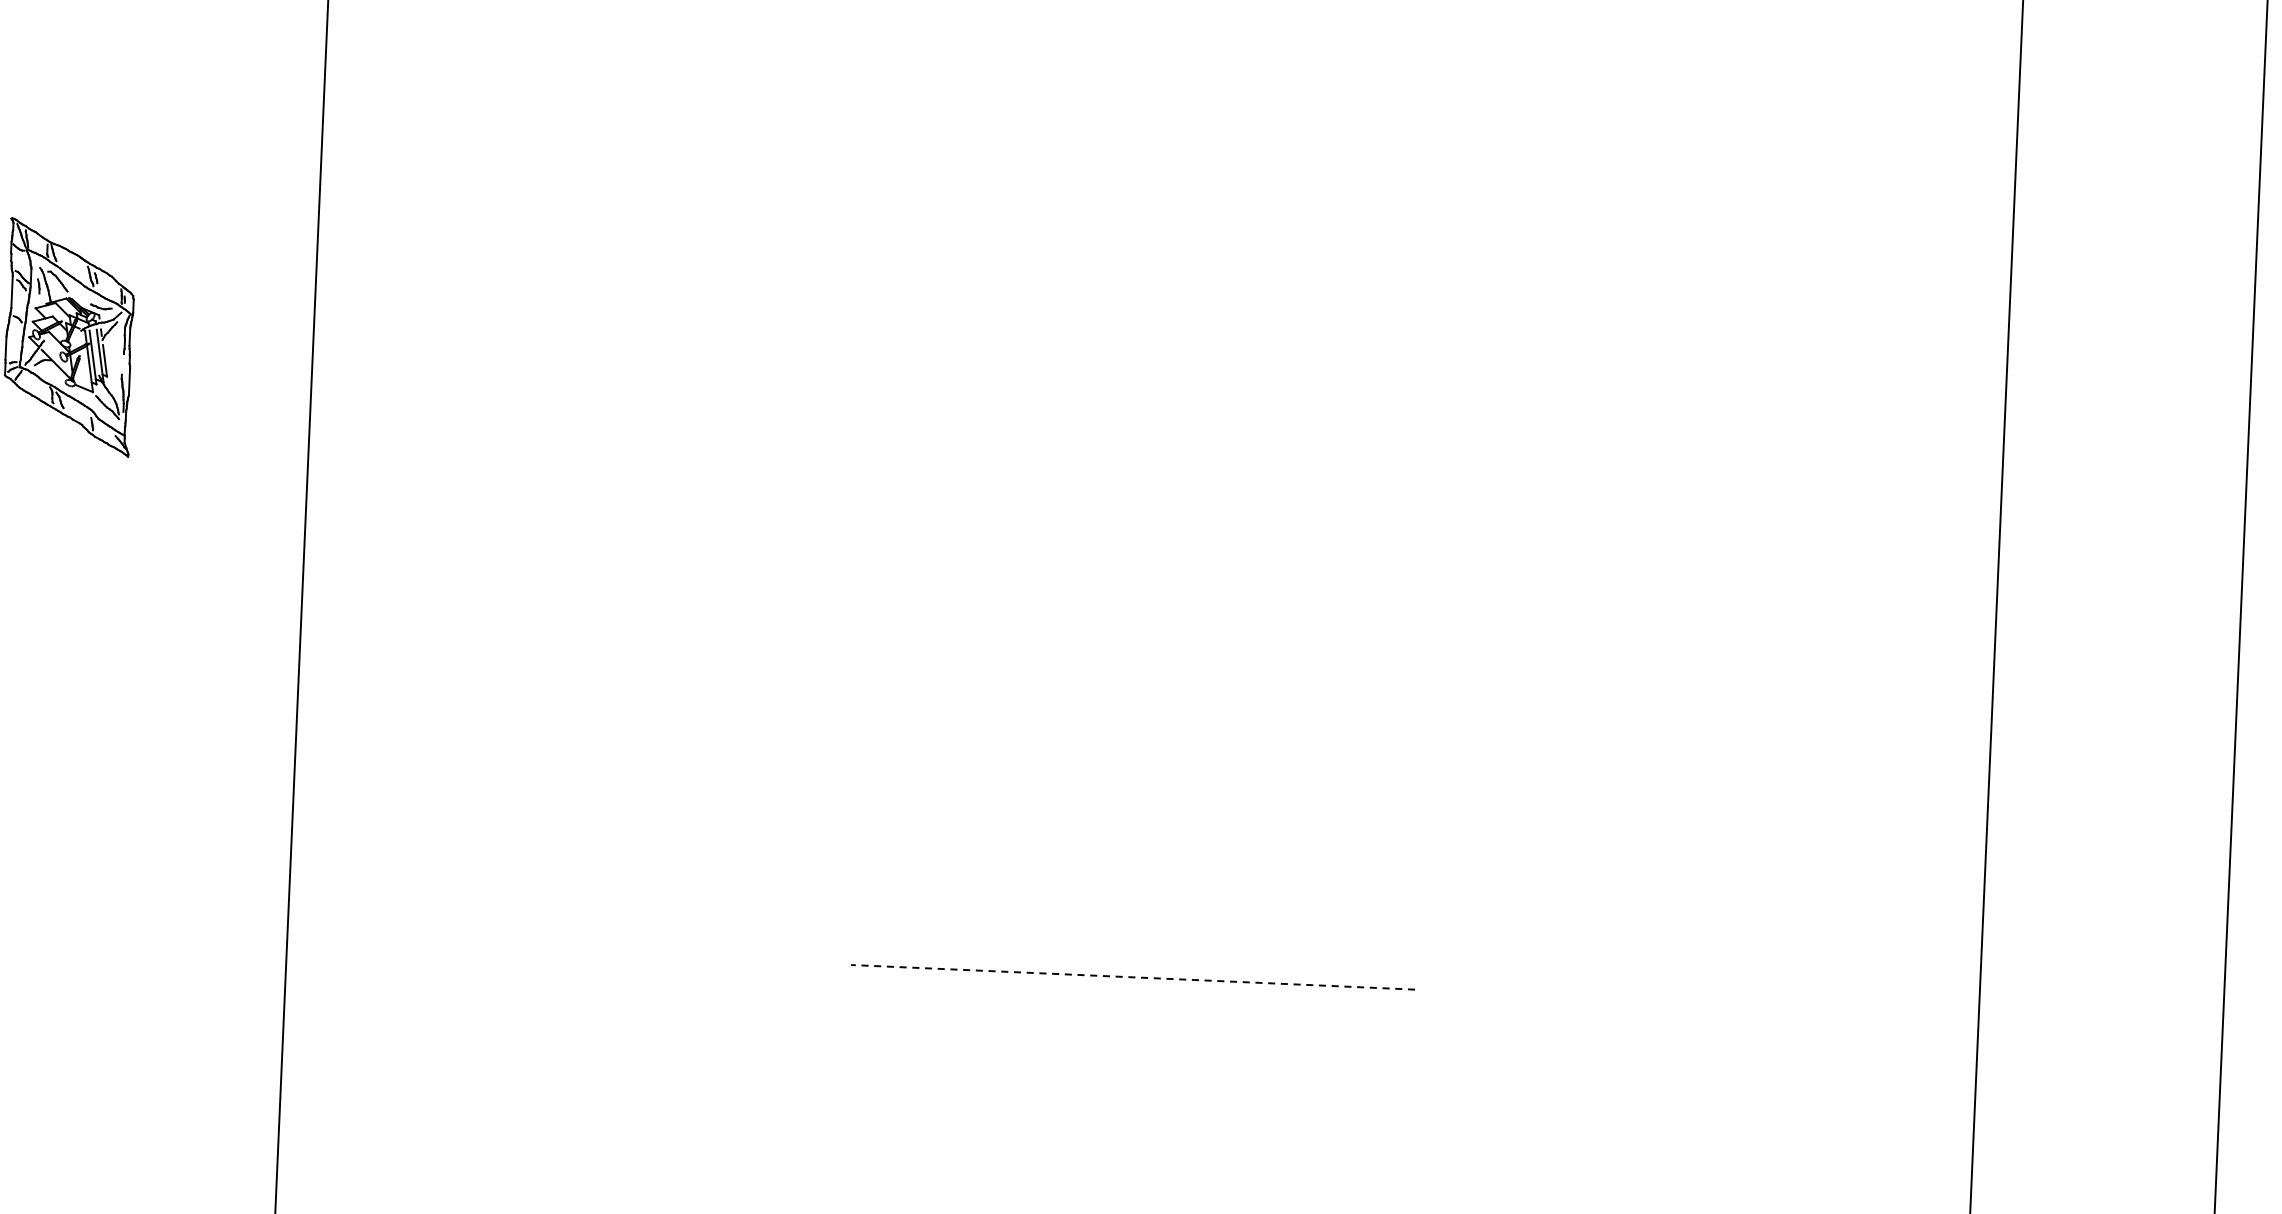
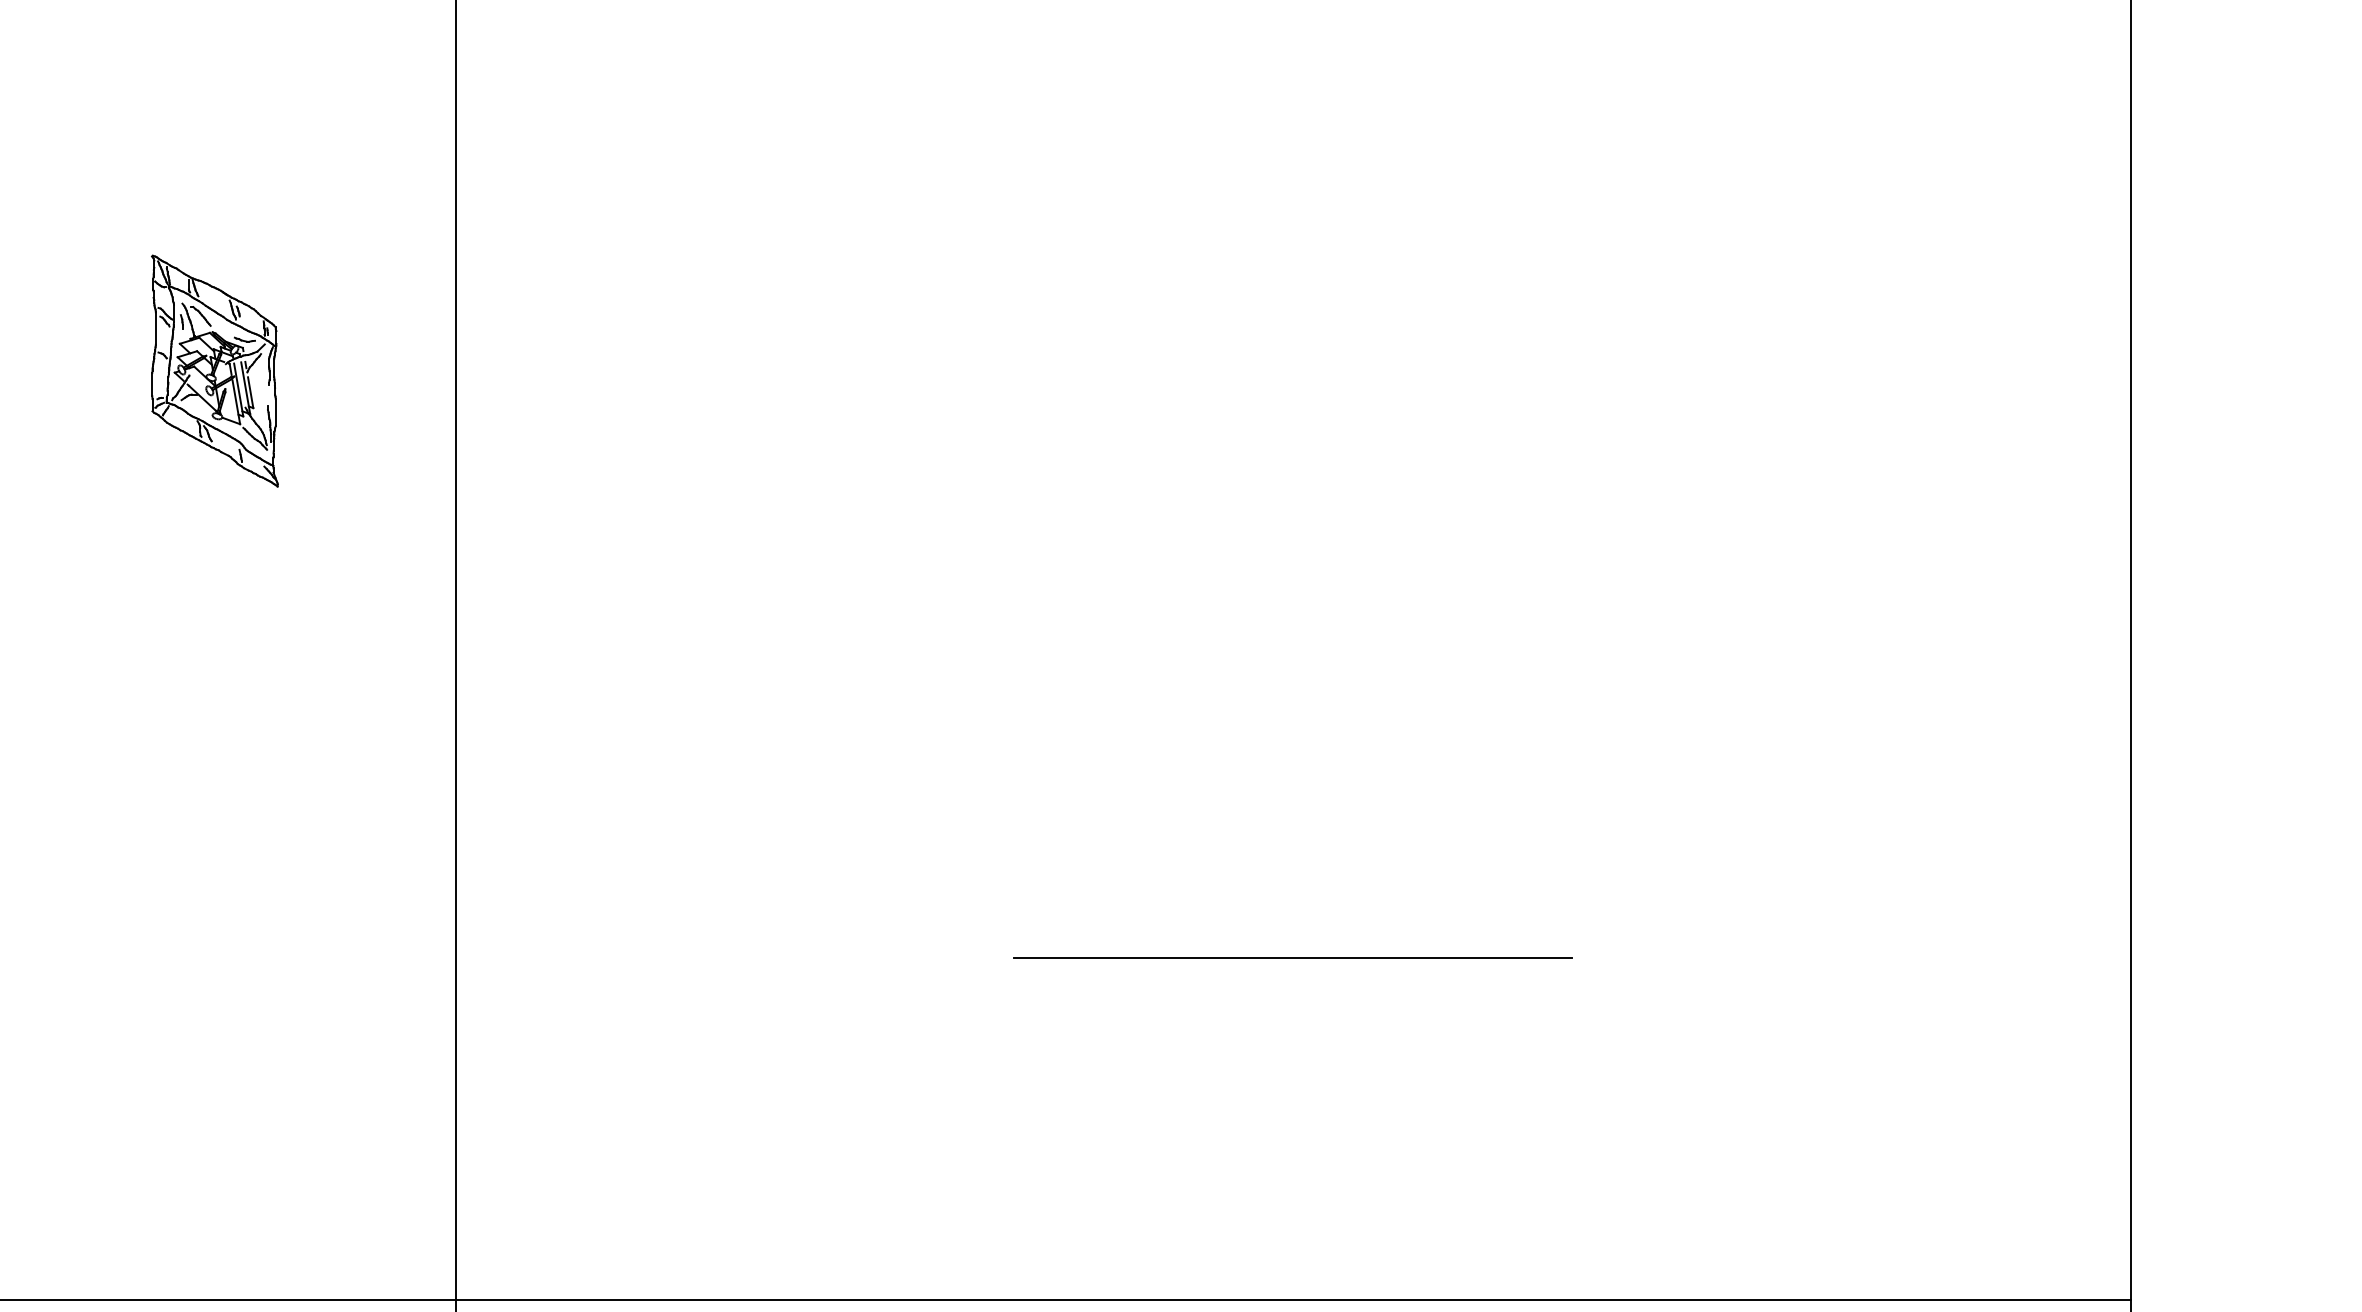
line: (1132, 977) -> (1292, 957), dashed -> solid

